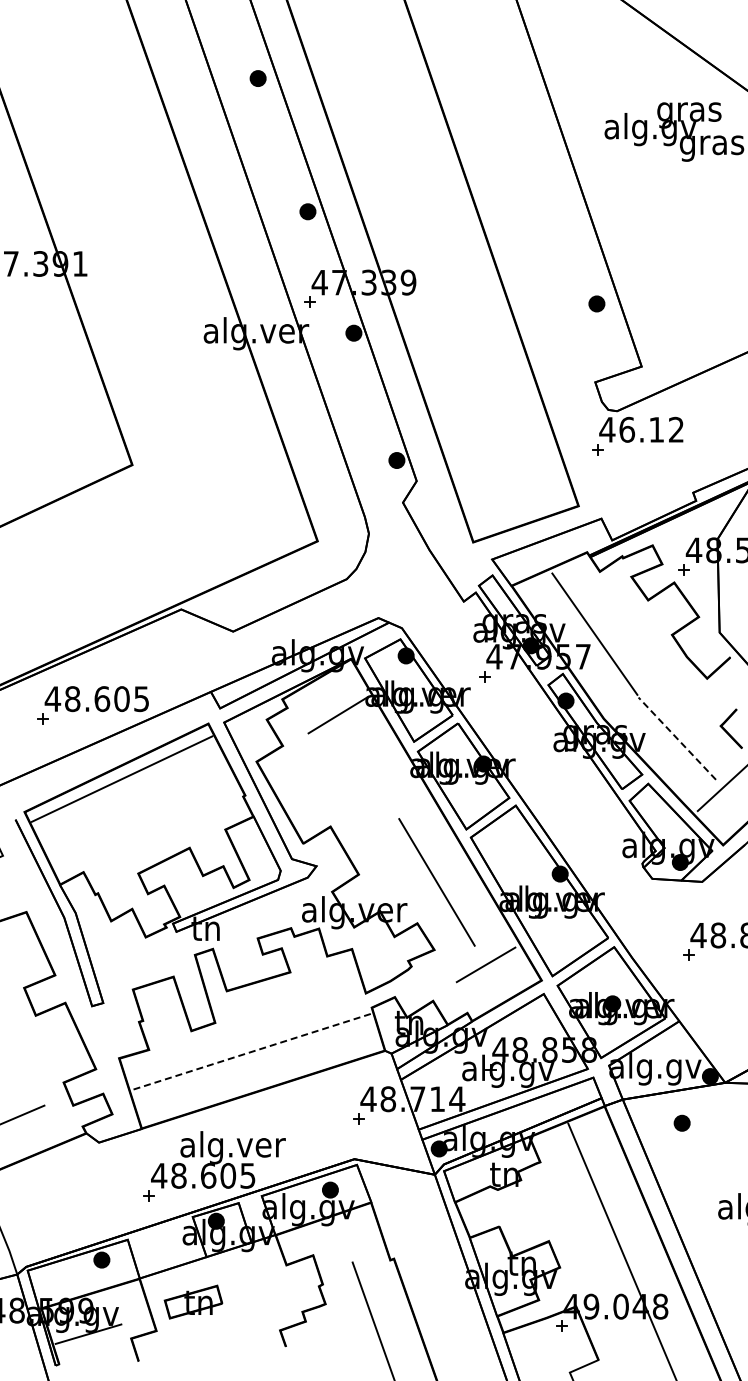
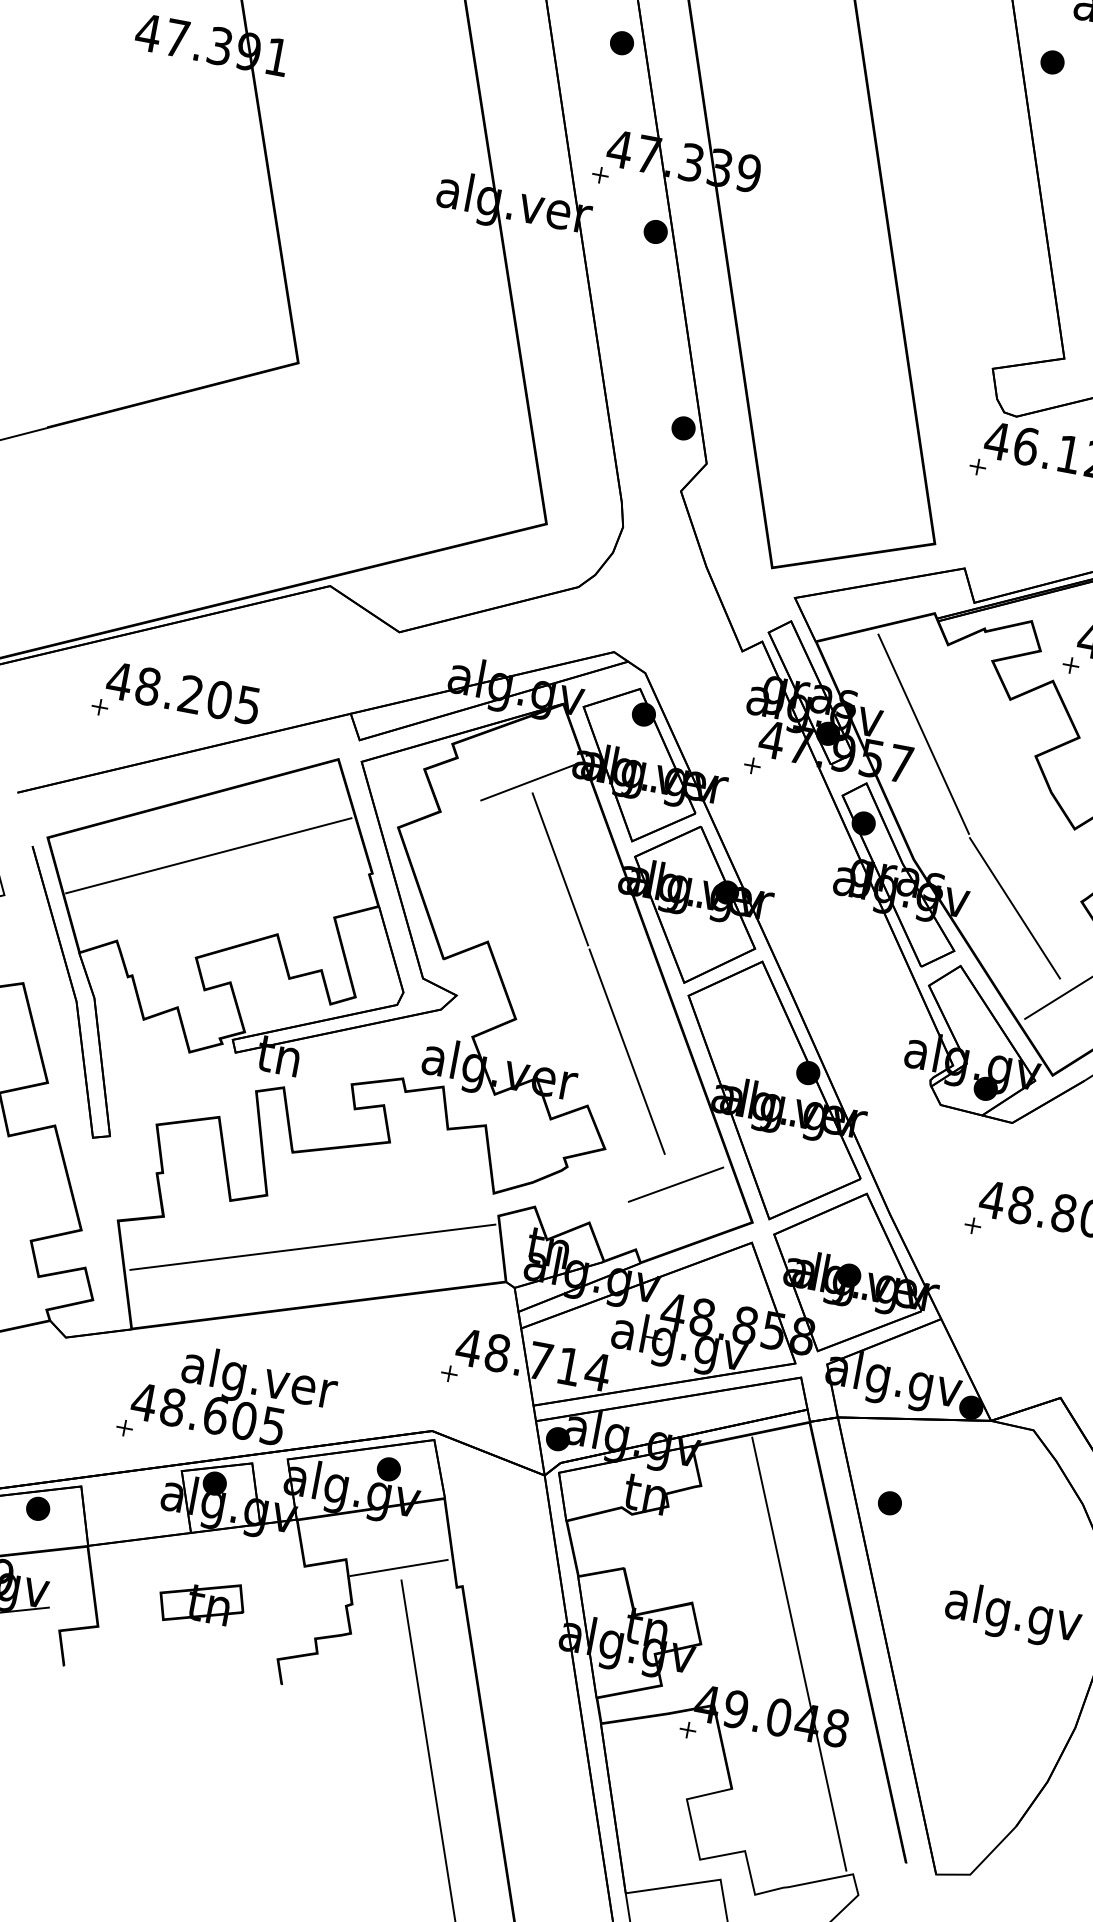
part: (596, 303) -> (1052, 61), moved
text: (102, 699) -> (191, 695), 48.605 -> 48.205
line: (676, 738) -> (1013, 907), dashed -> solid
line: (369, 769) -> (559, 869), added
line: (121, 778) -> (208, 854), moved
line: (252, 1051) -> (313, 1246), dashed -> solid
part: (681, 1122) -> (889, 1501), moved
line: (349, 1254) -> (399, 1567), added
part: (193, 1301) -> (201, 1601), moved

